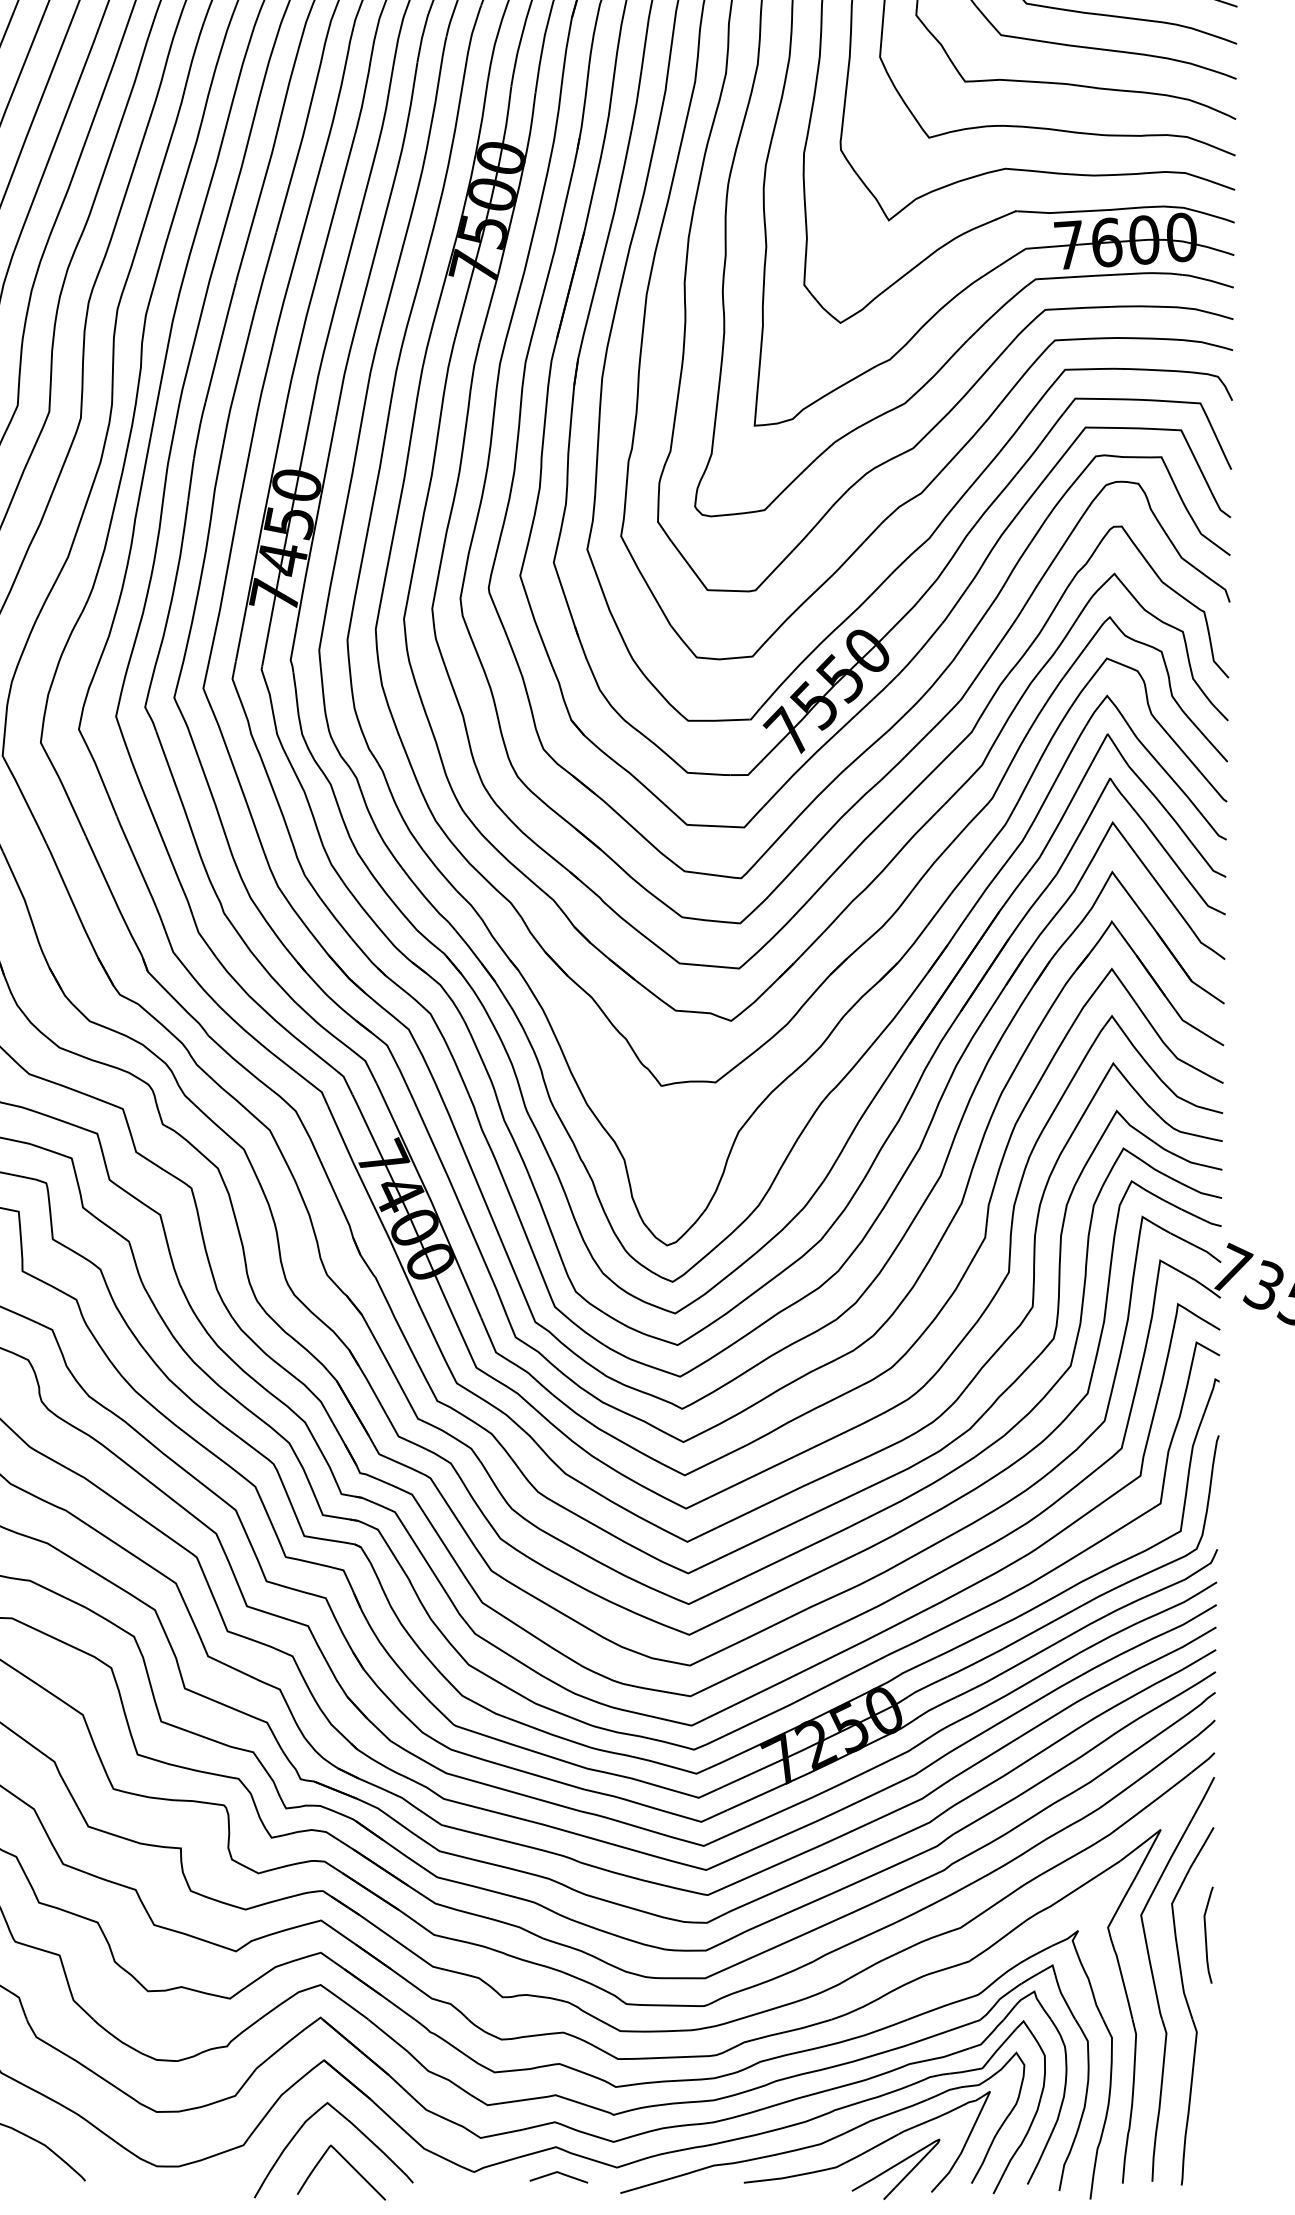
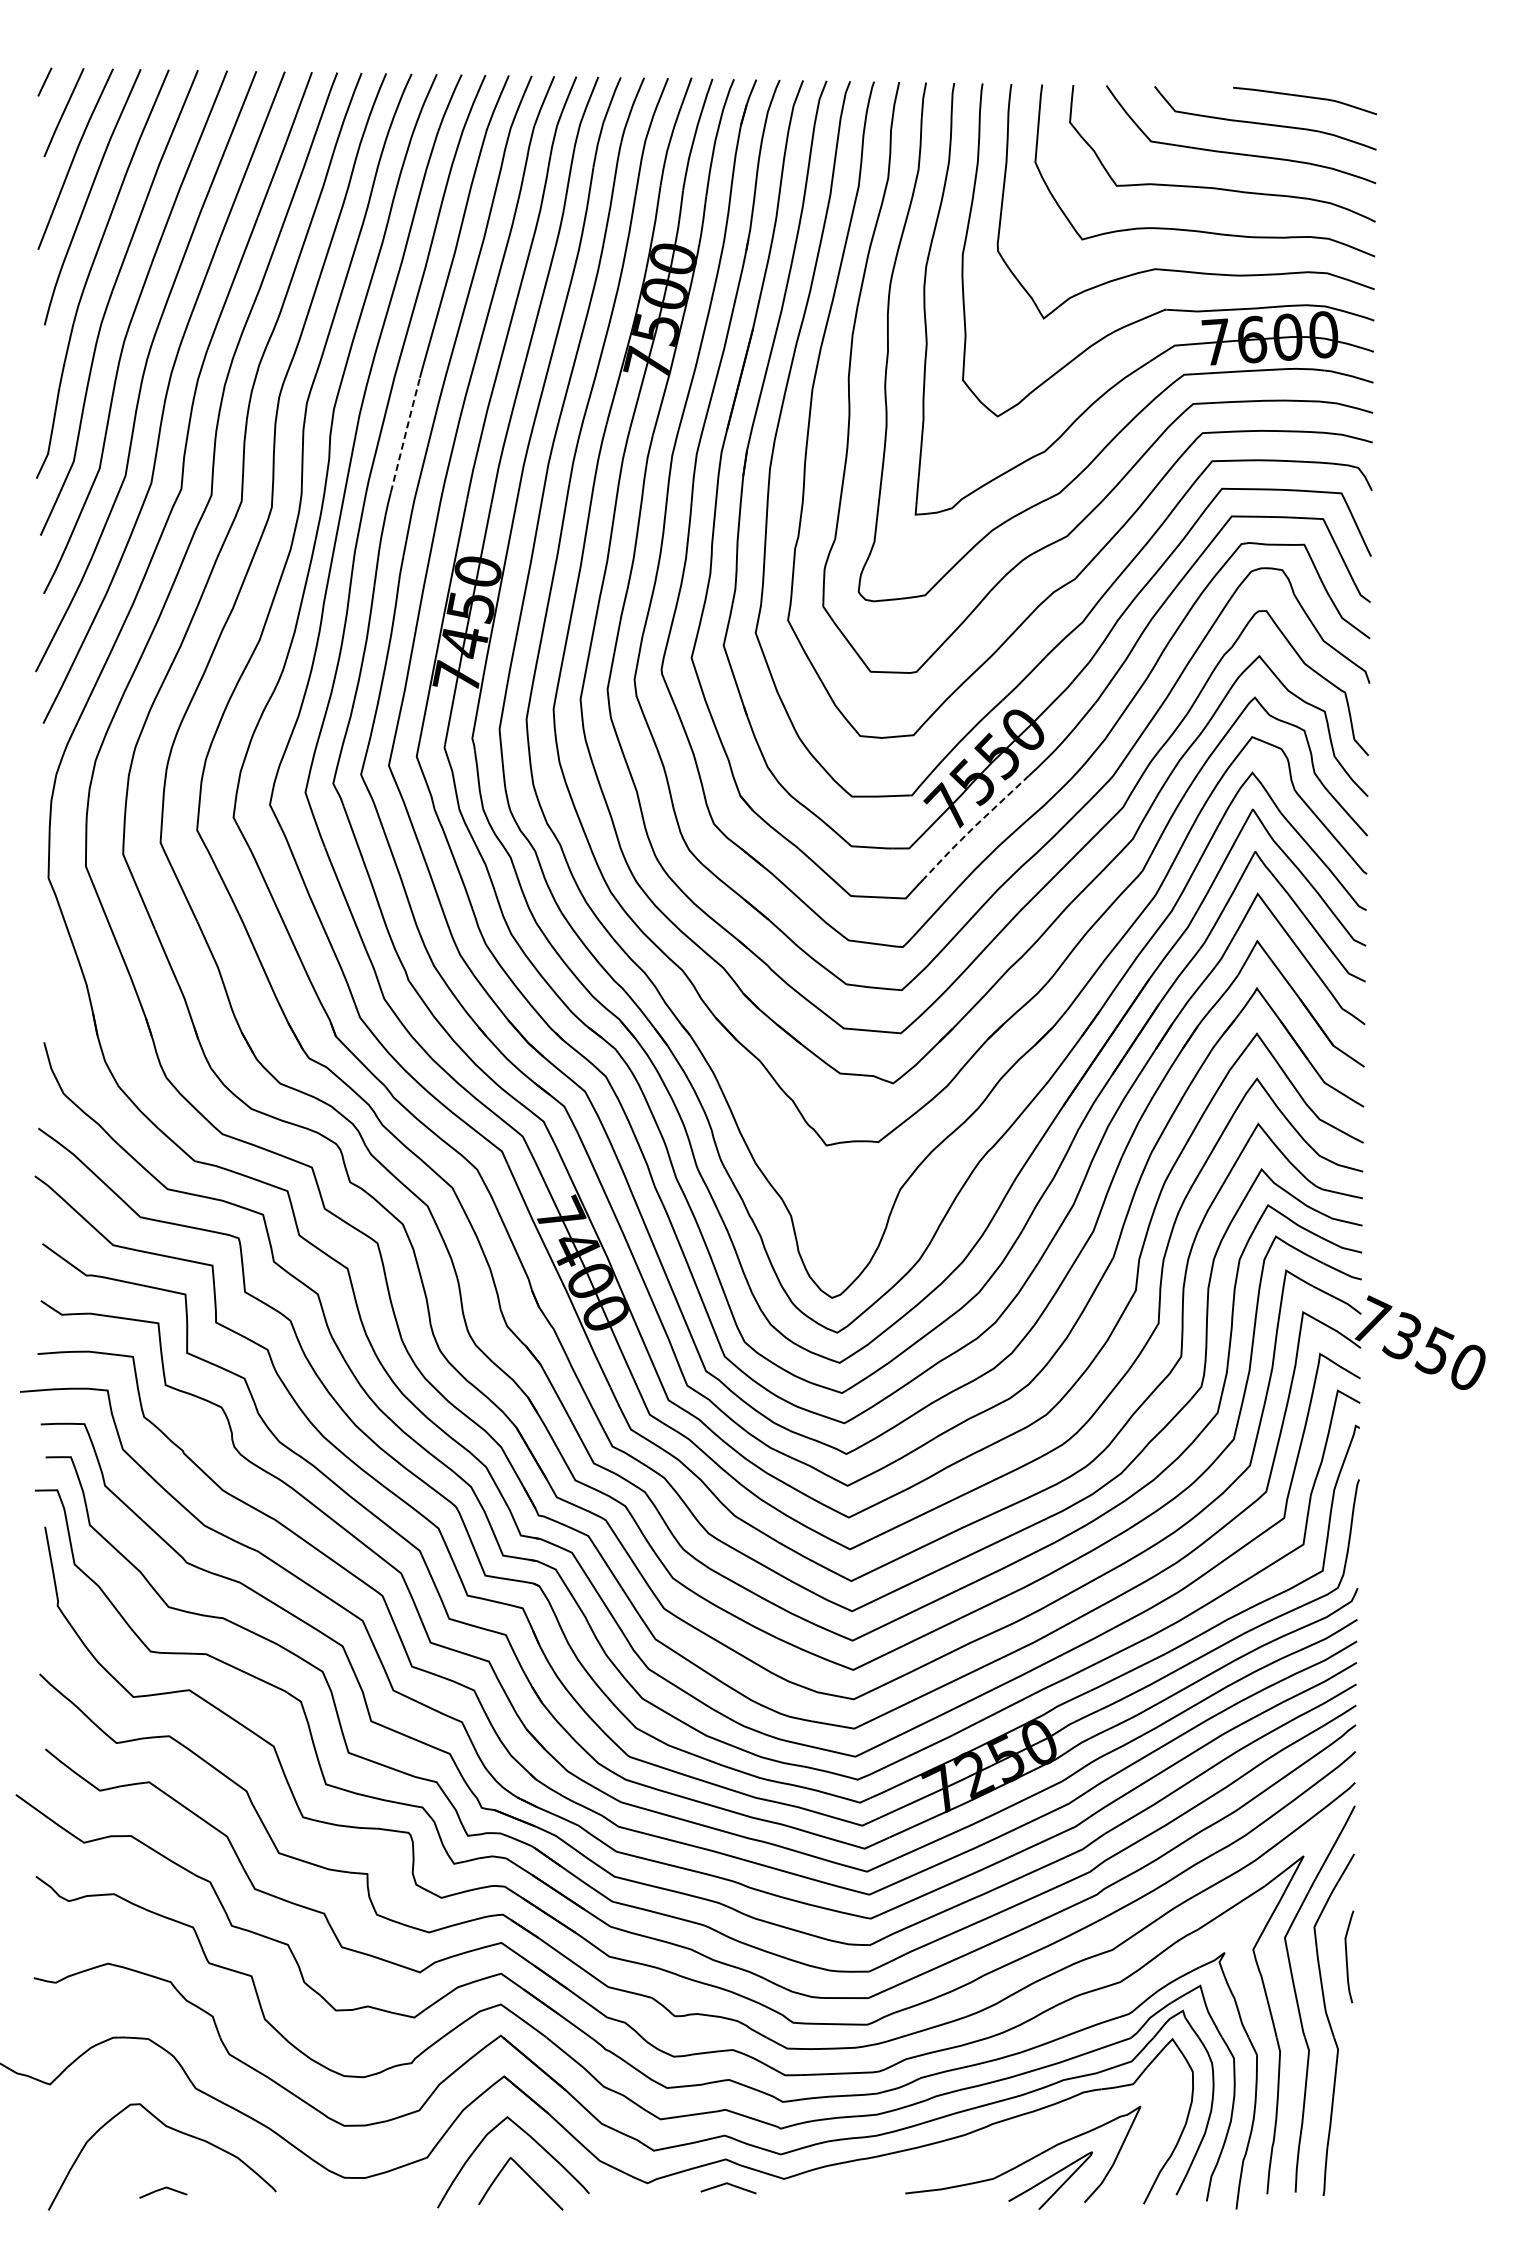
line: (220, 341) -> (405, 434), solid -> dashed
line: (816, 752) -> (974, 826), solid -> dashed
part: (829, 2138) -> (987, 2151), removed

